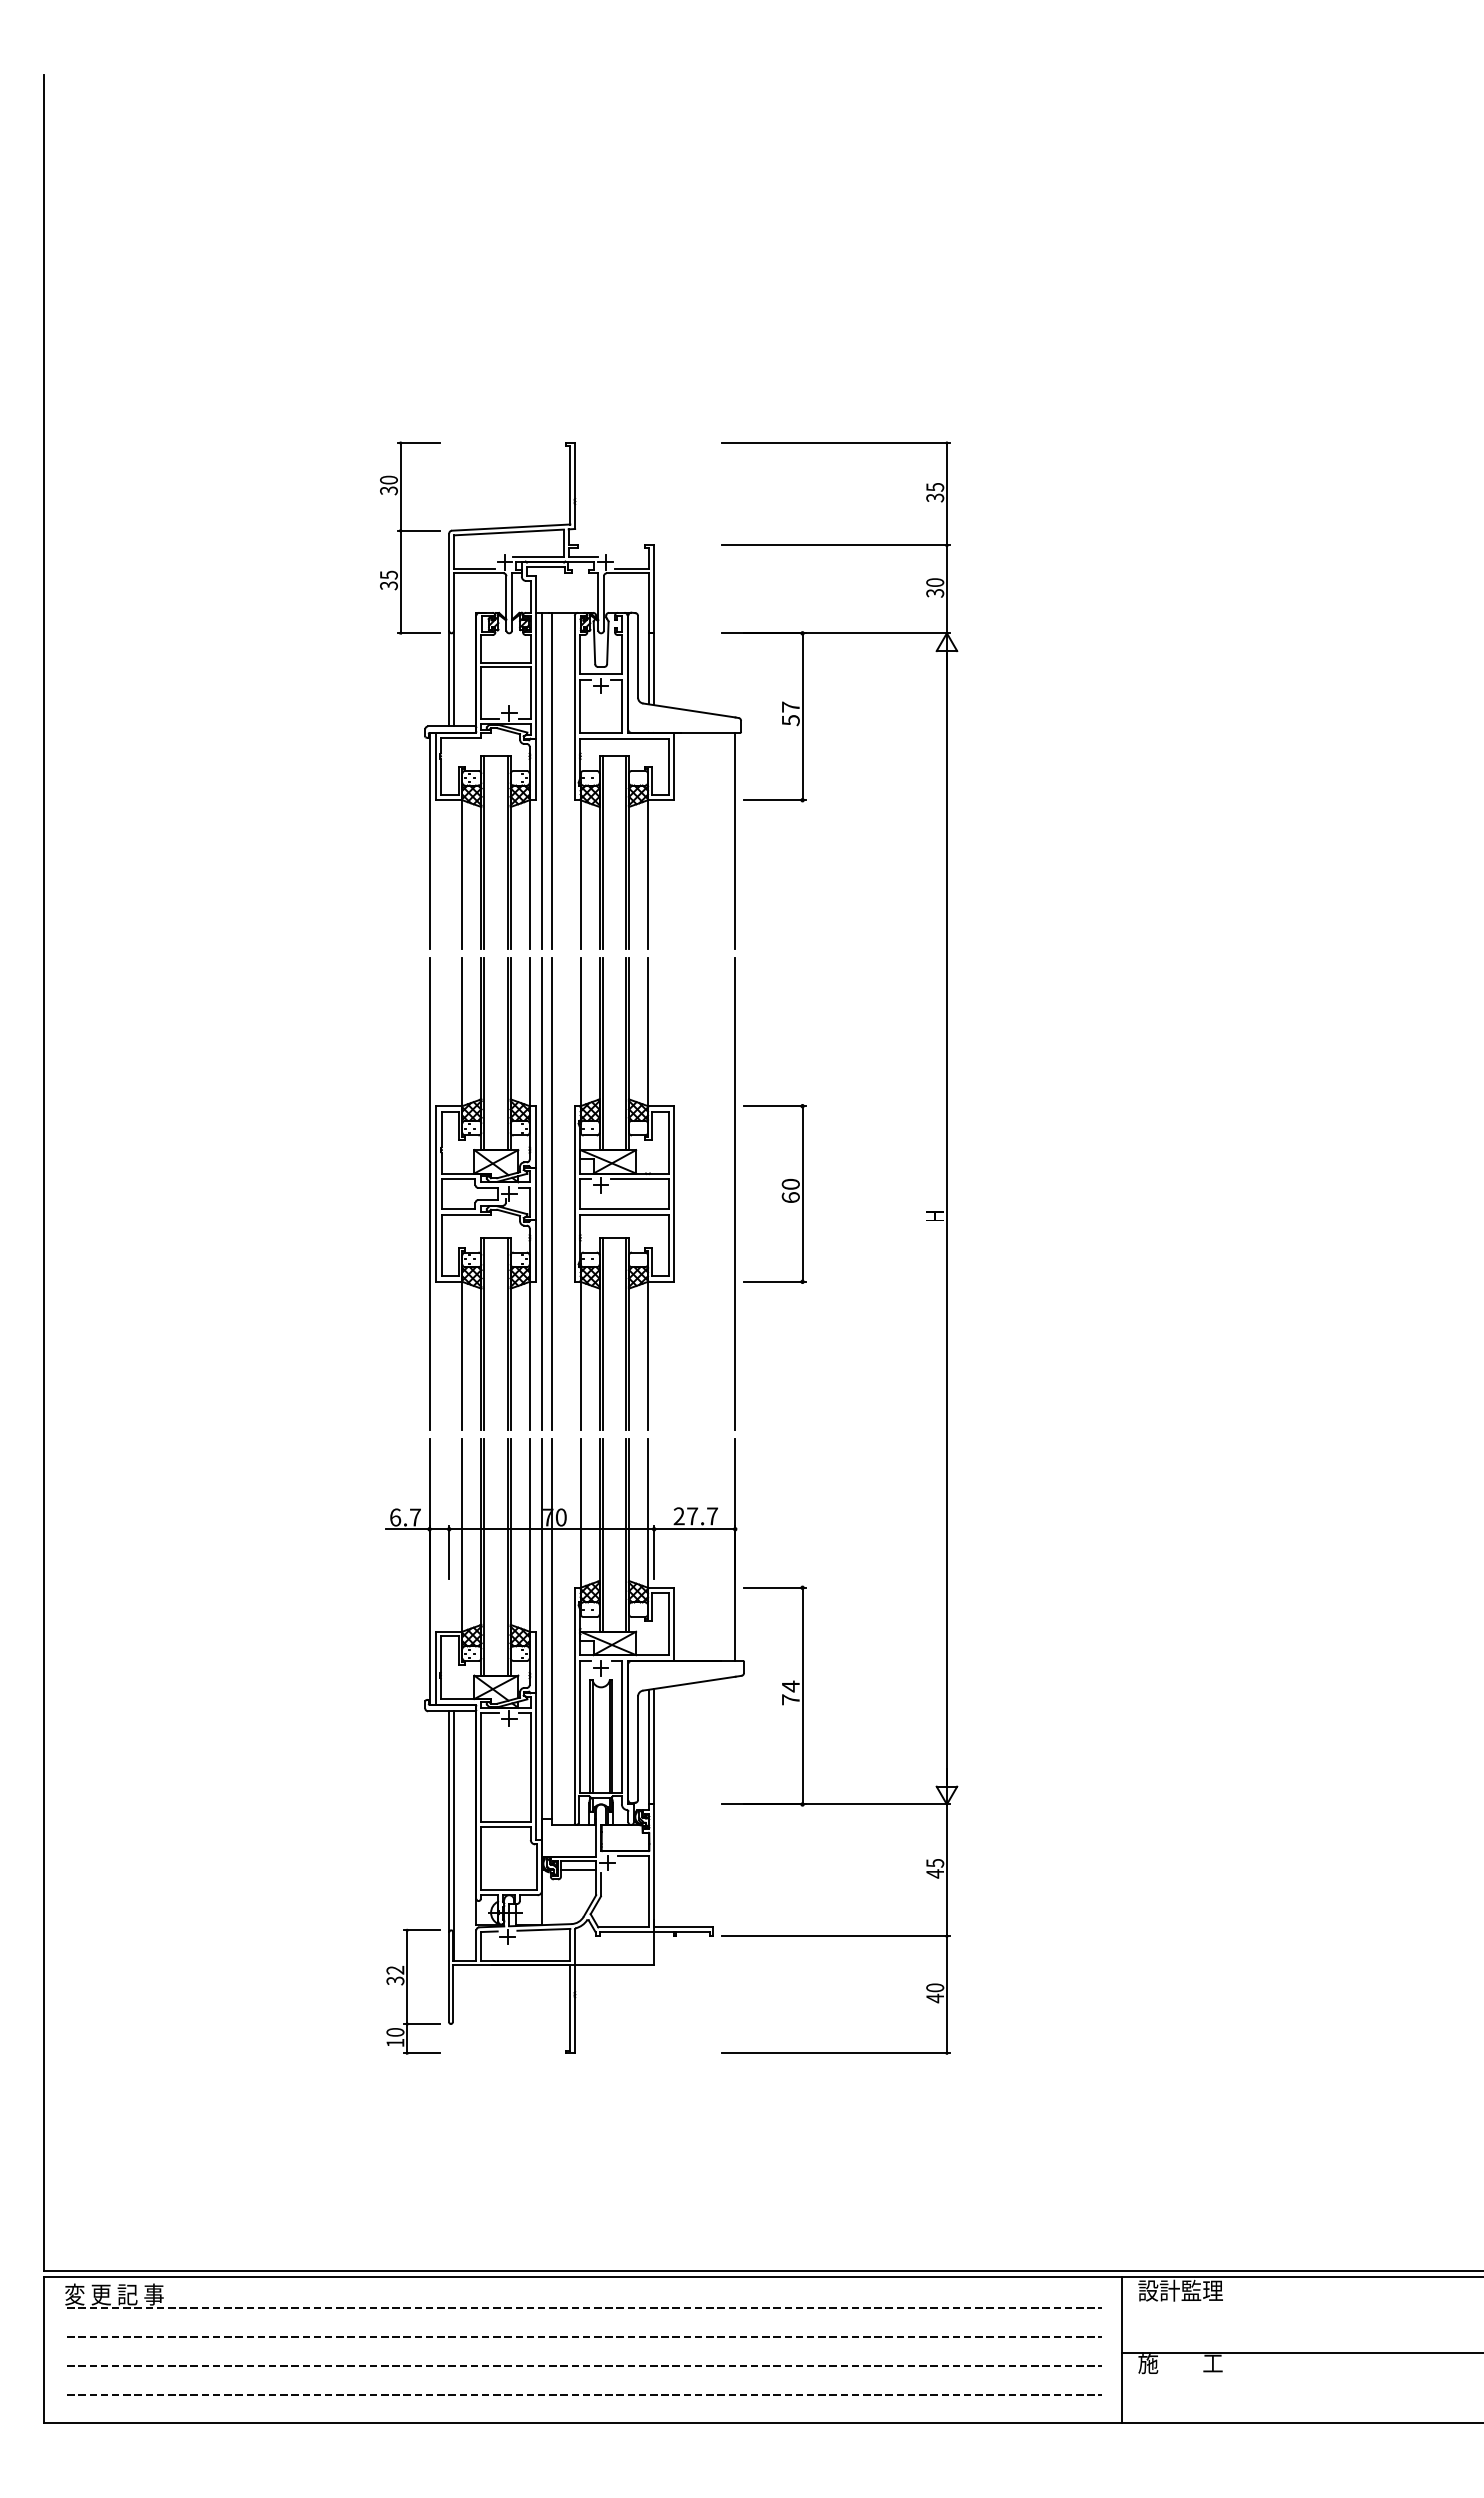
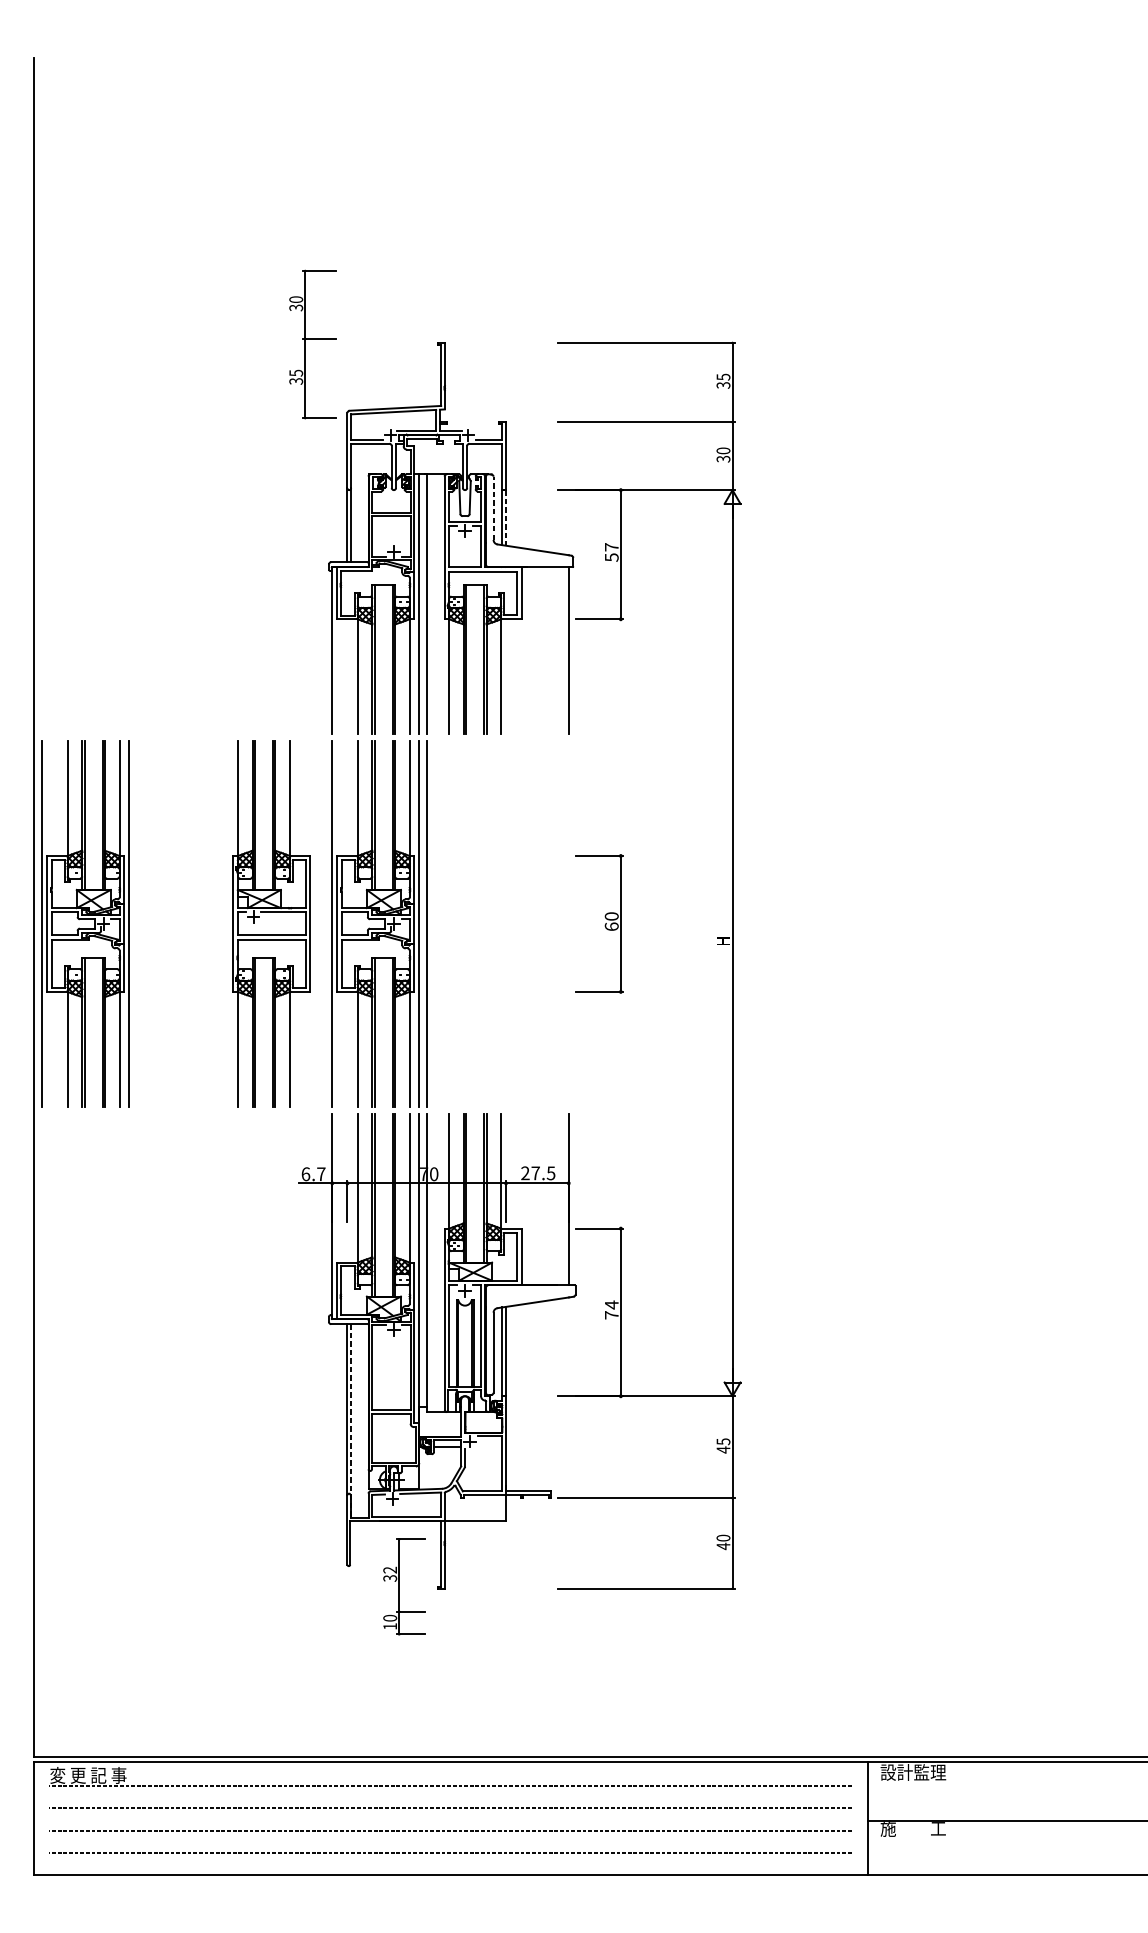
part: (410, 537) -> (312, 344), moved
line: (638, 656) -> (493, 508), solid -> dashed
line: (654, 669) -> (506, 518), solid -> dashed
part: (110, 1193) -> (85, 923), added
part: (624, 1193) -> (271, 923), moved
line: (735, 1193) -> (568, 923), removed
text: (712, 1516) -> (551, 1173), 27.7 -> 27.5
line: (453, 1836) -> (350, 1421), solid -> dashed
part: (413, 1991) -> (404, 1586), moved

